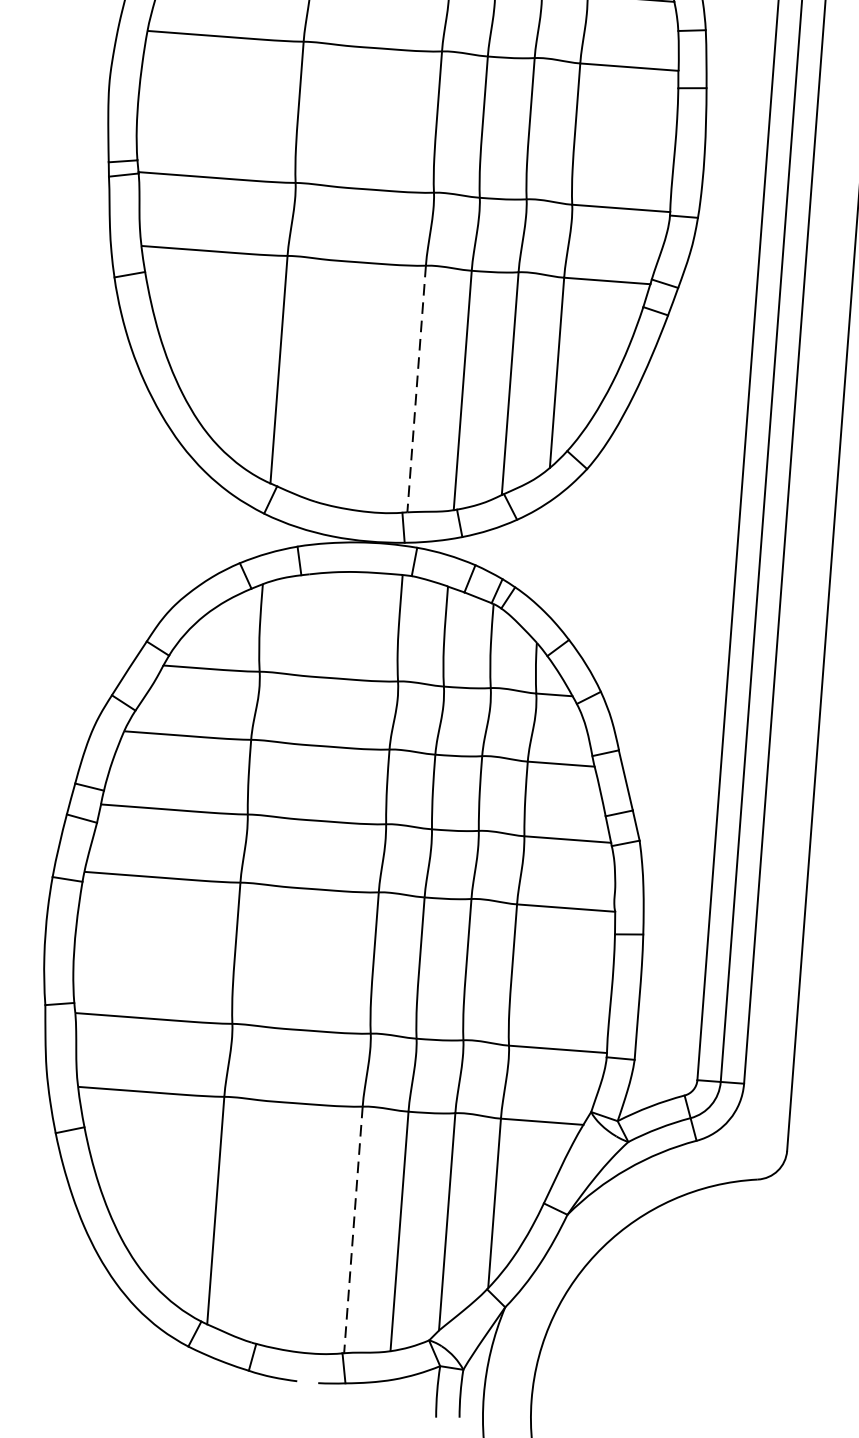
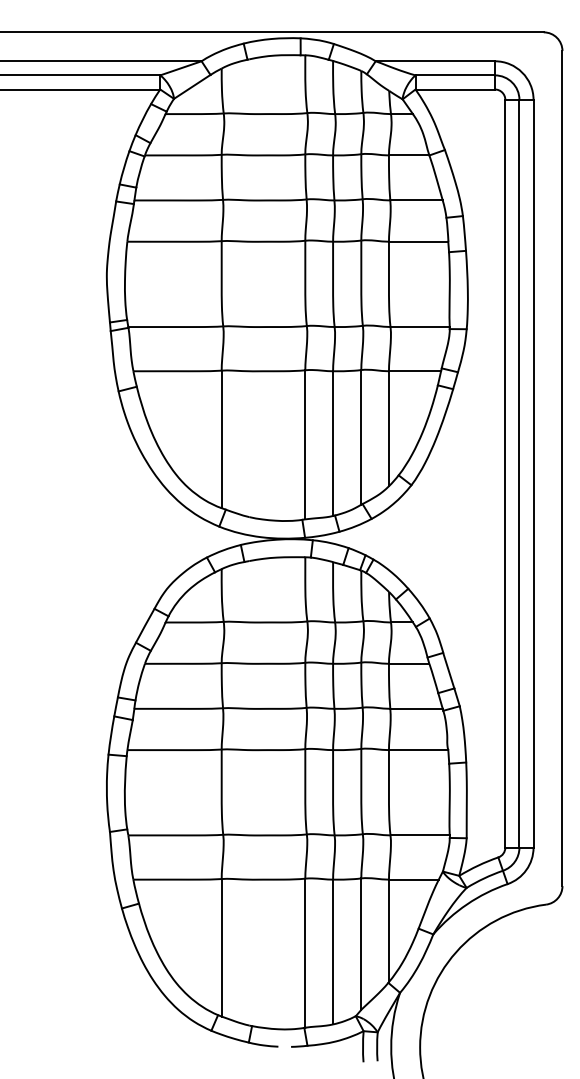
line: (416, 388) -> (305, 444), dashed -> solid
line: (353, 1230) -> (305, 953), dashed -> solid

